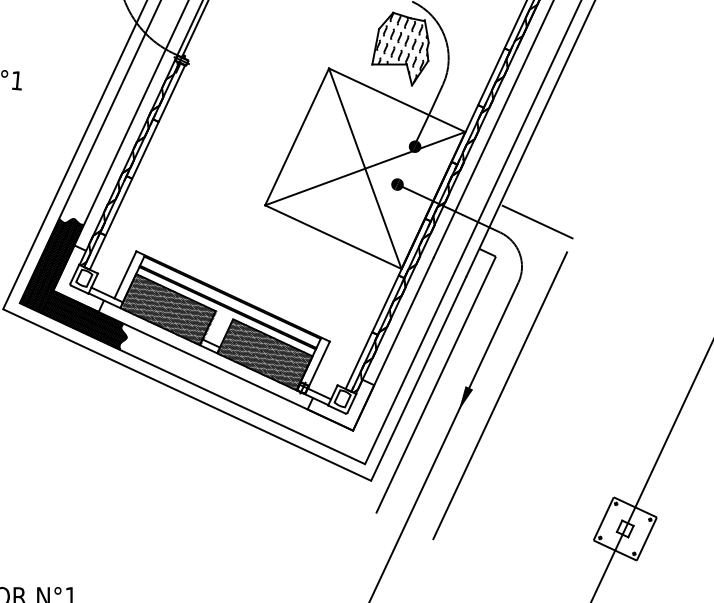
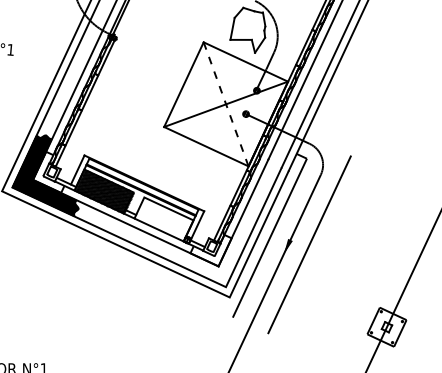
hatch: (401, 47) -> (248, 29), removed
line: (365, 168) -> (226, 104), solid -> dashed
line: (537, 222) -> (332, 137), removed
hatch: (264, 353) -> (163, 218), removed

